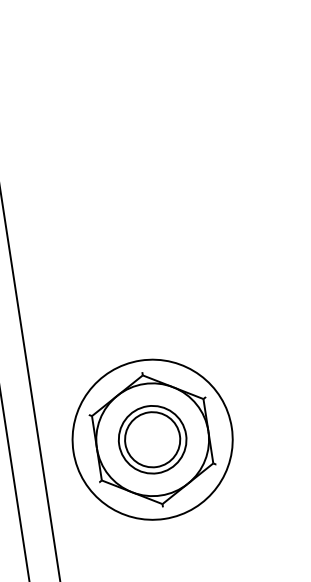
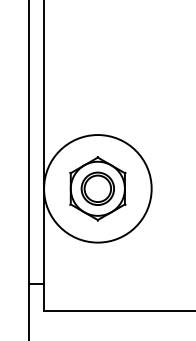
circle: (151, 439) -> (97, 188), size x1.4

